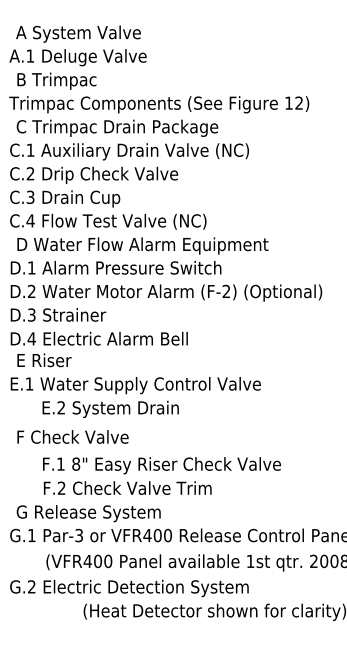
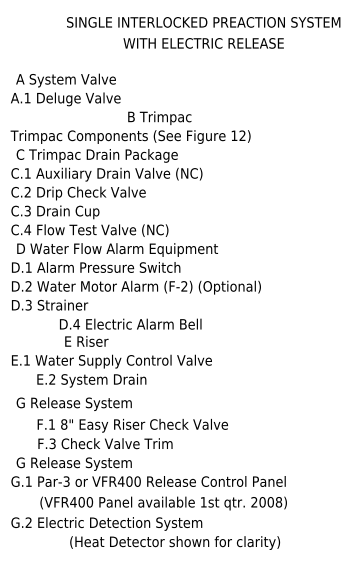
text: (56, 80) -> (159, 117), moved
text: (99, 349) -> (130, 332), moved
text: (87, 437) -> (73, 403), F Check Valve -> G Release System
text: (61, 489) -> (52, 444), F.2 -> F.3

